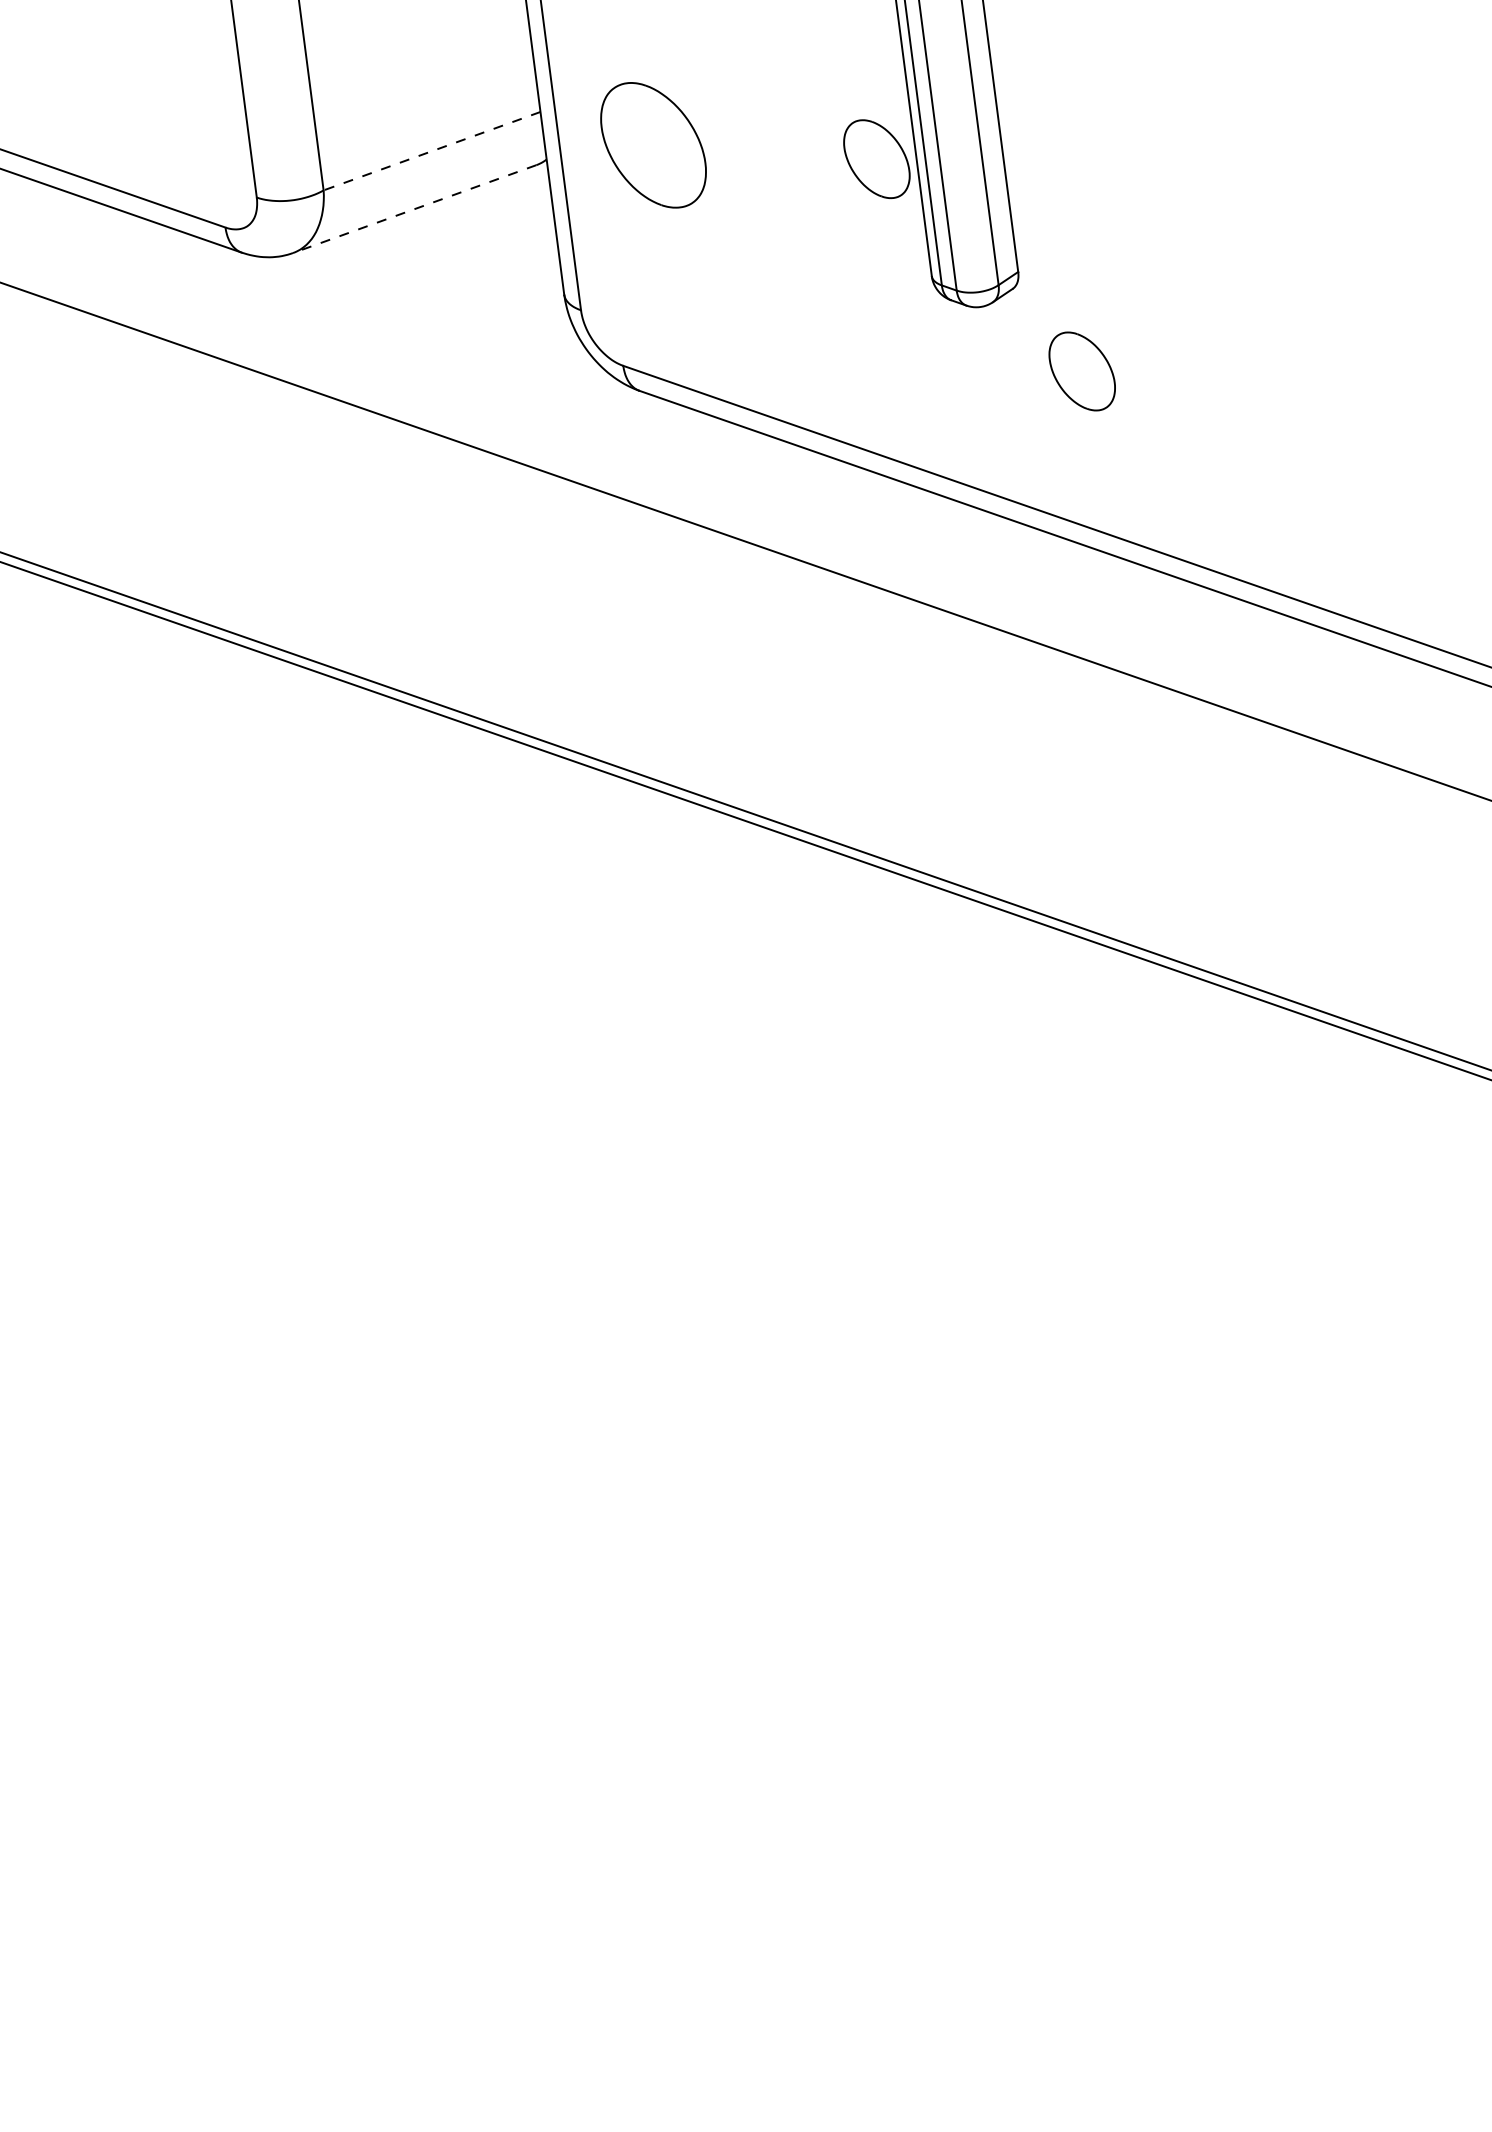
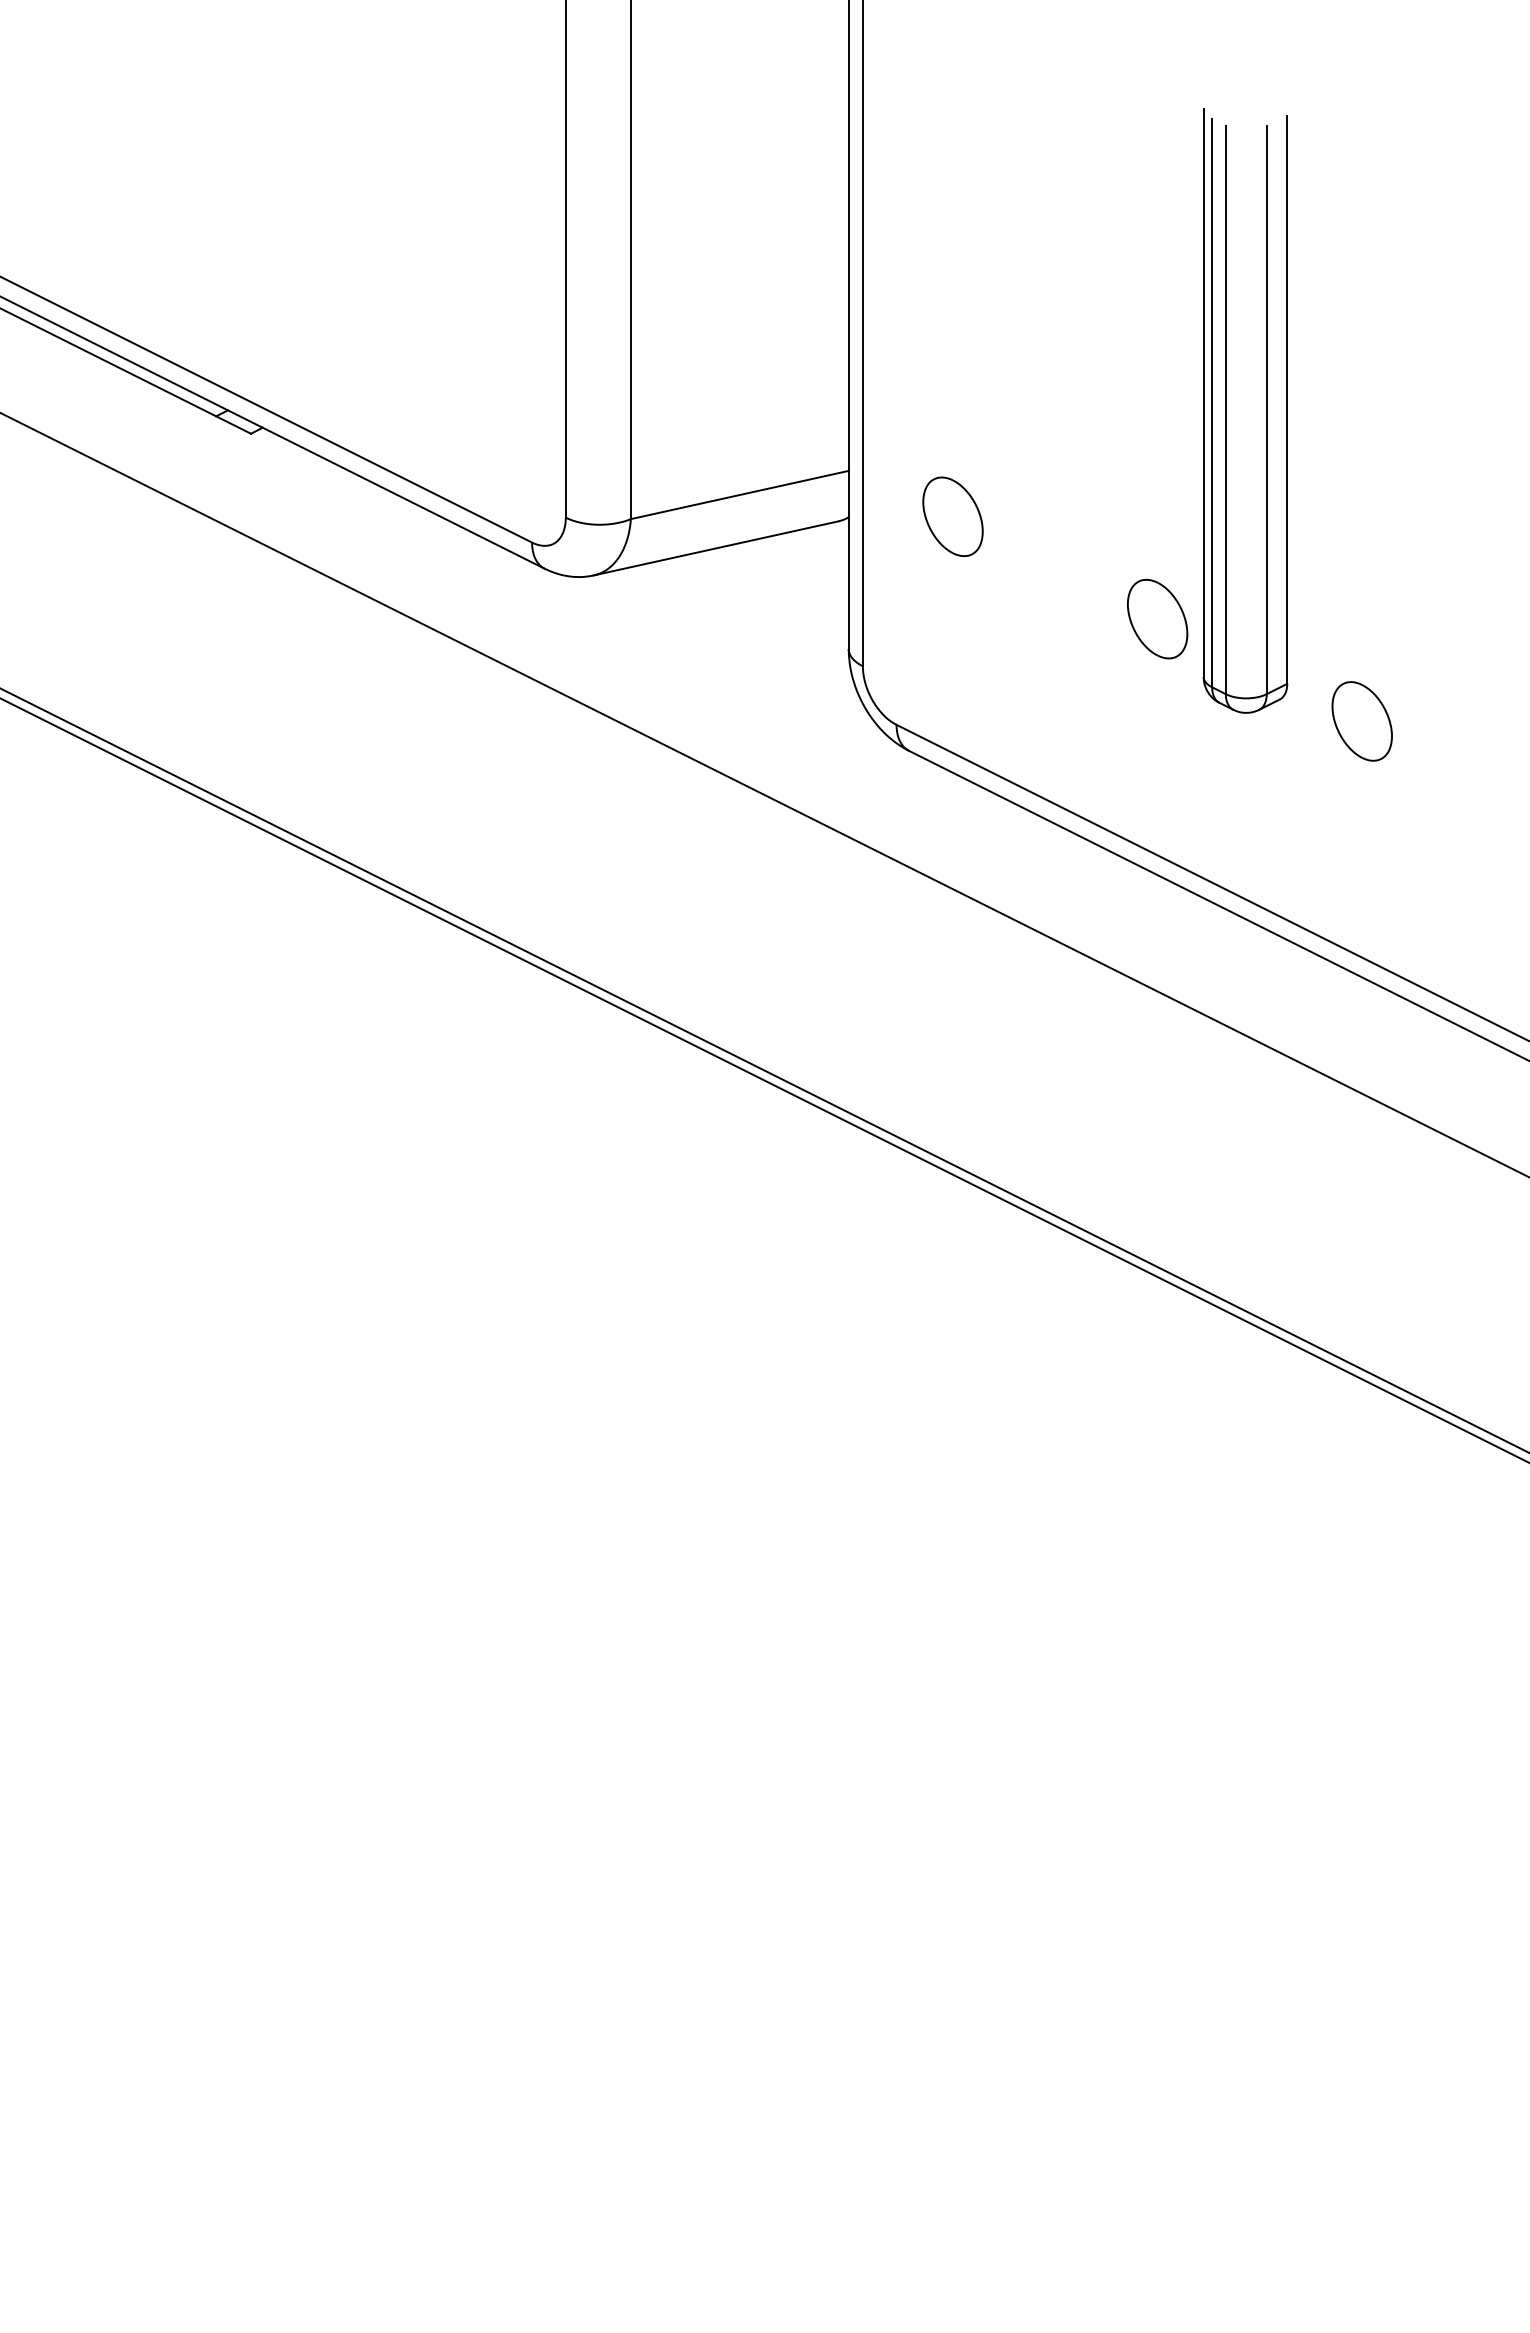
part: (652, 144) -> (952, 516), size x0.62
line: (431, 151) -> (739, 495), dashed -> solid
part: (876, 158) -> (1157, 618), moved
line: (414, 209) -> (715, 548), dashed -> solid
part: (1081, 371) -> (1361, 721), moved

